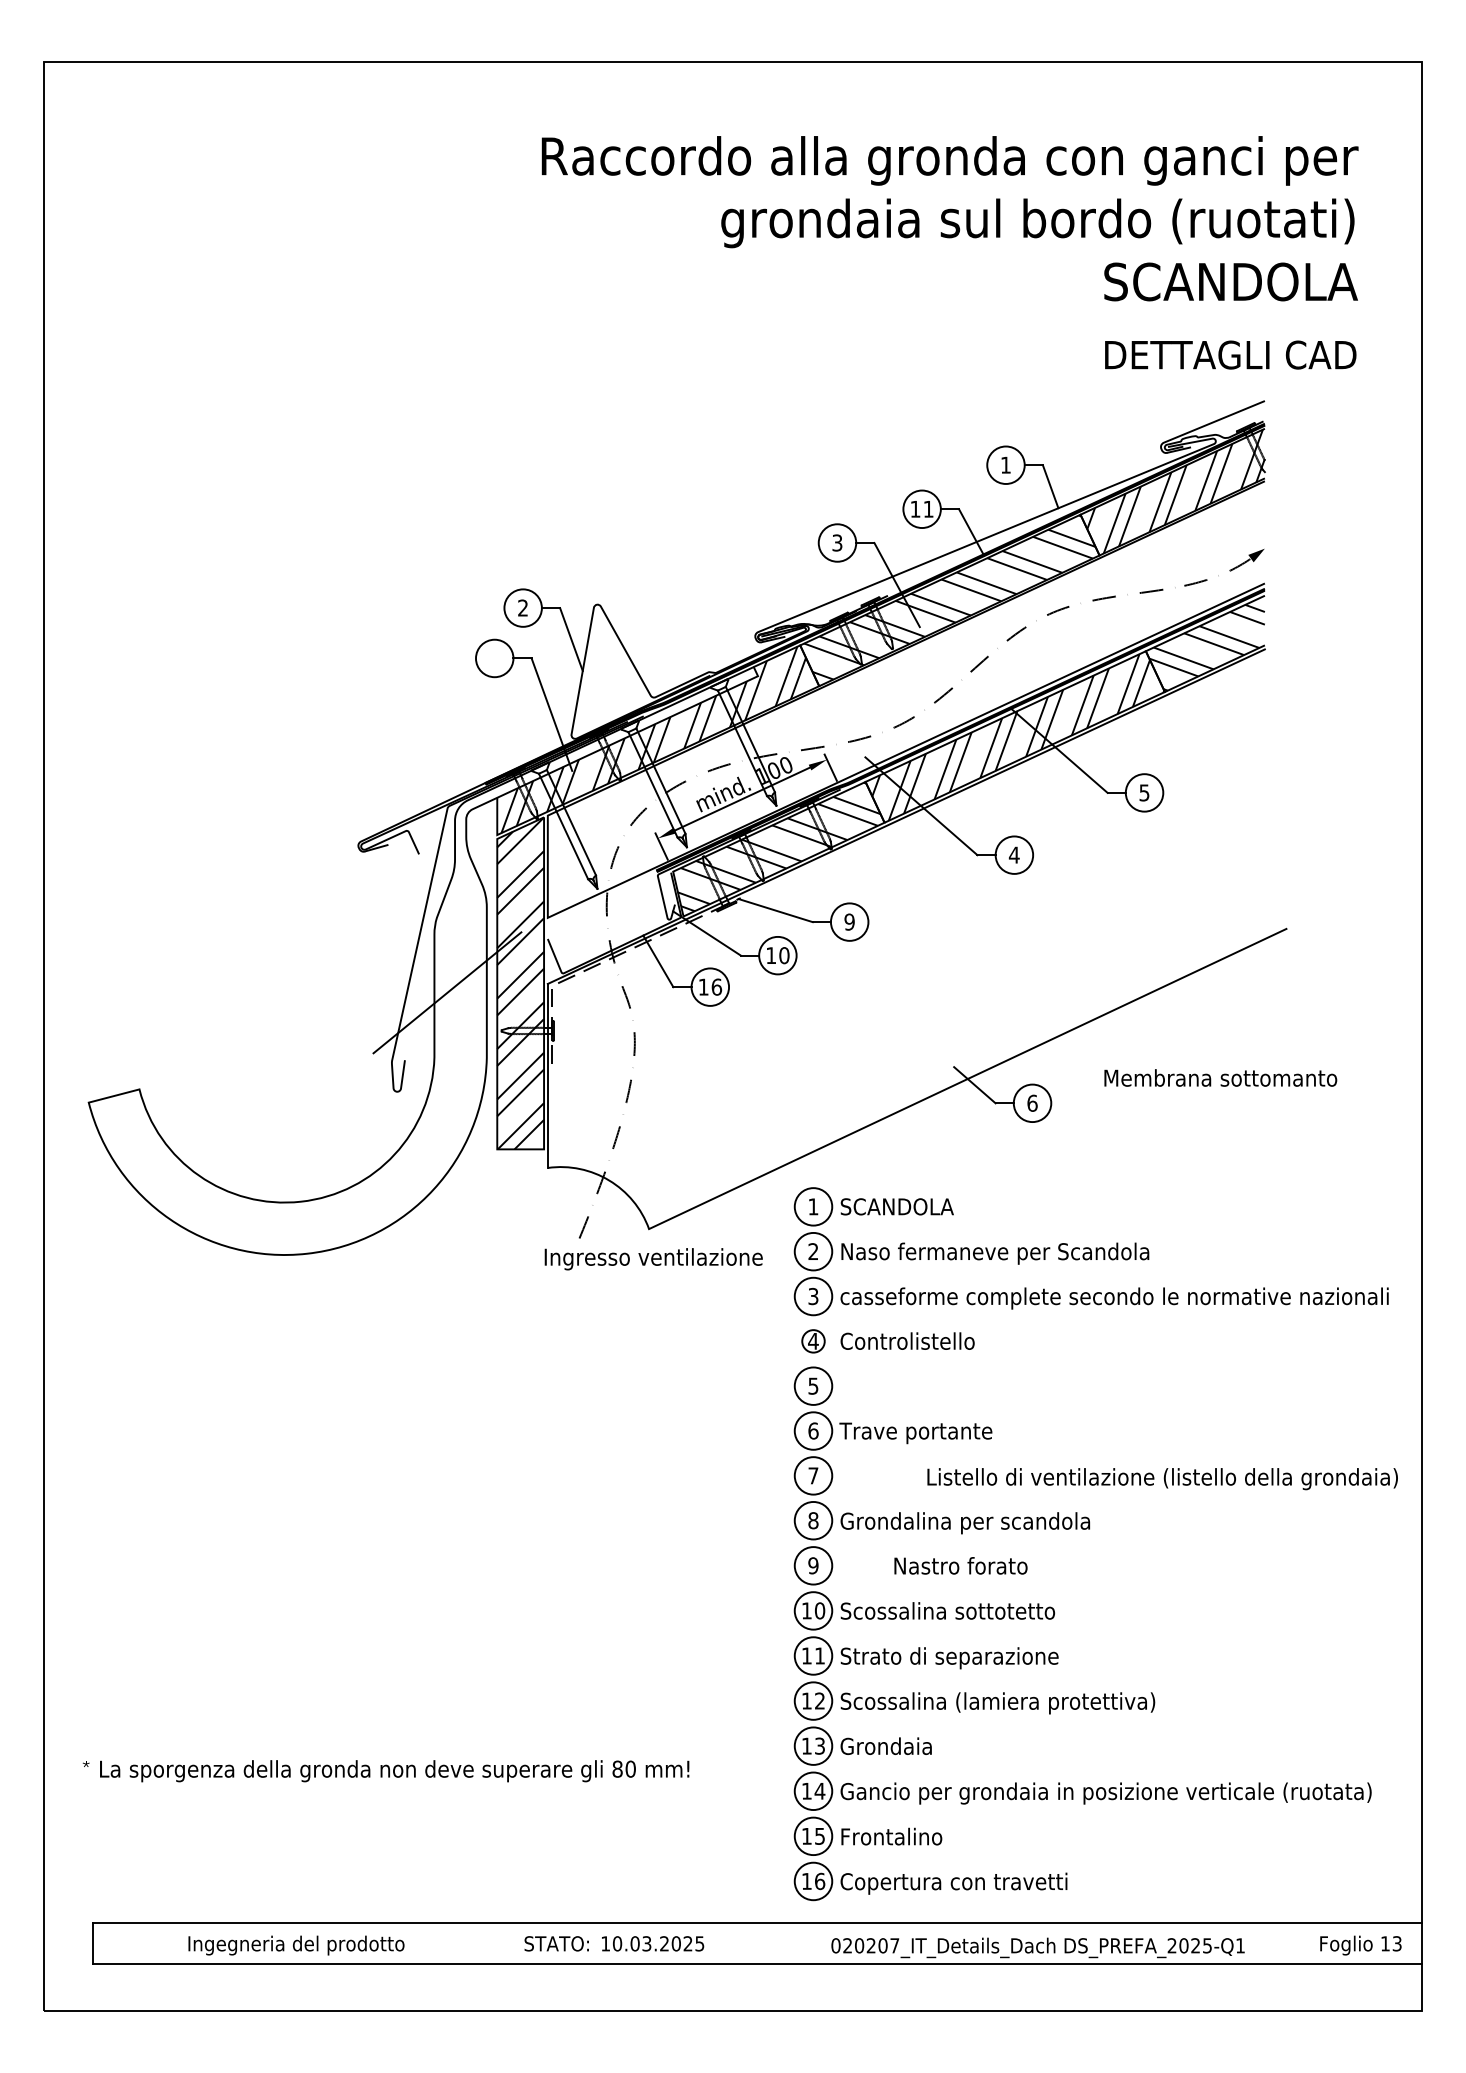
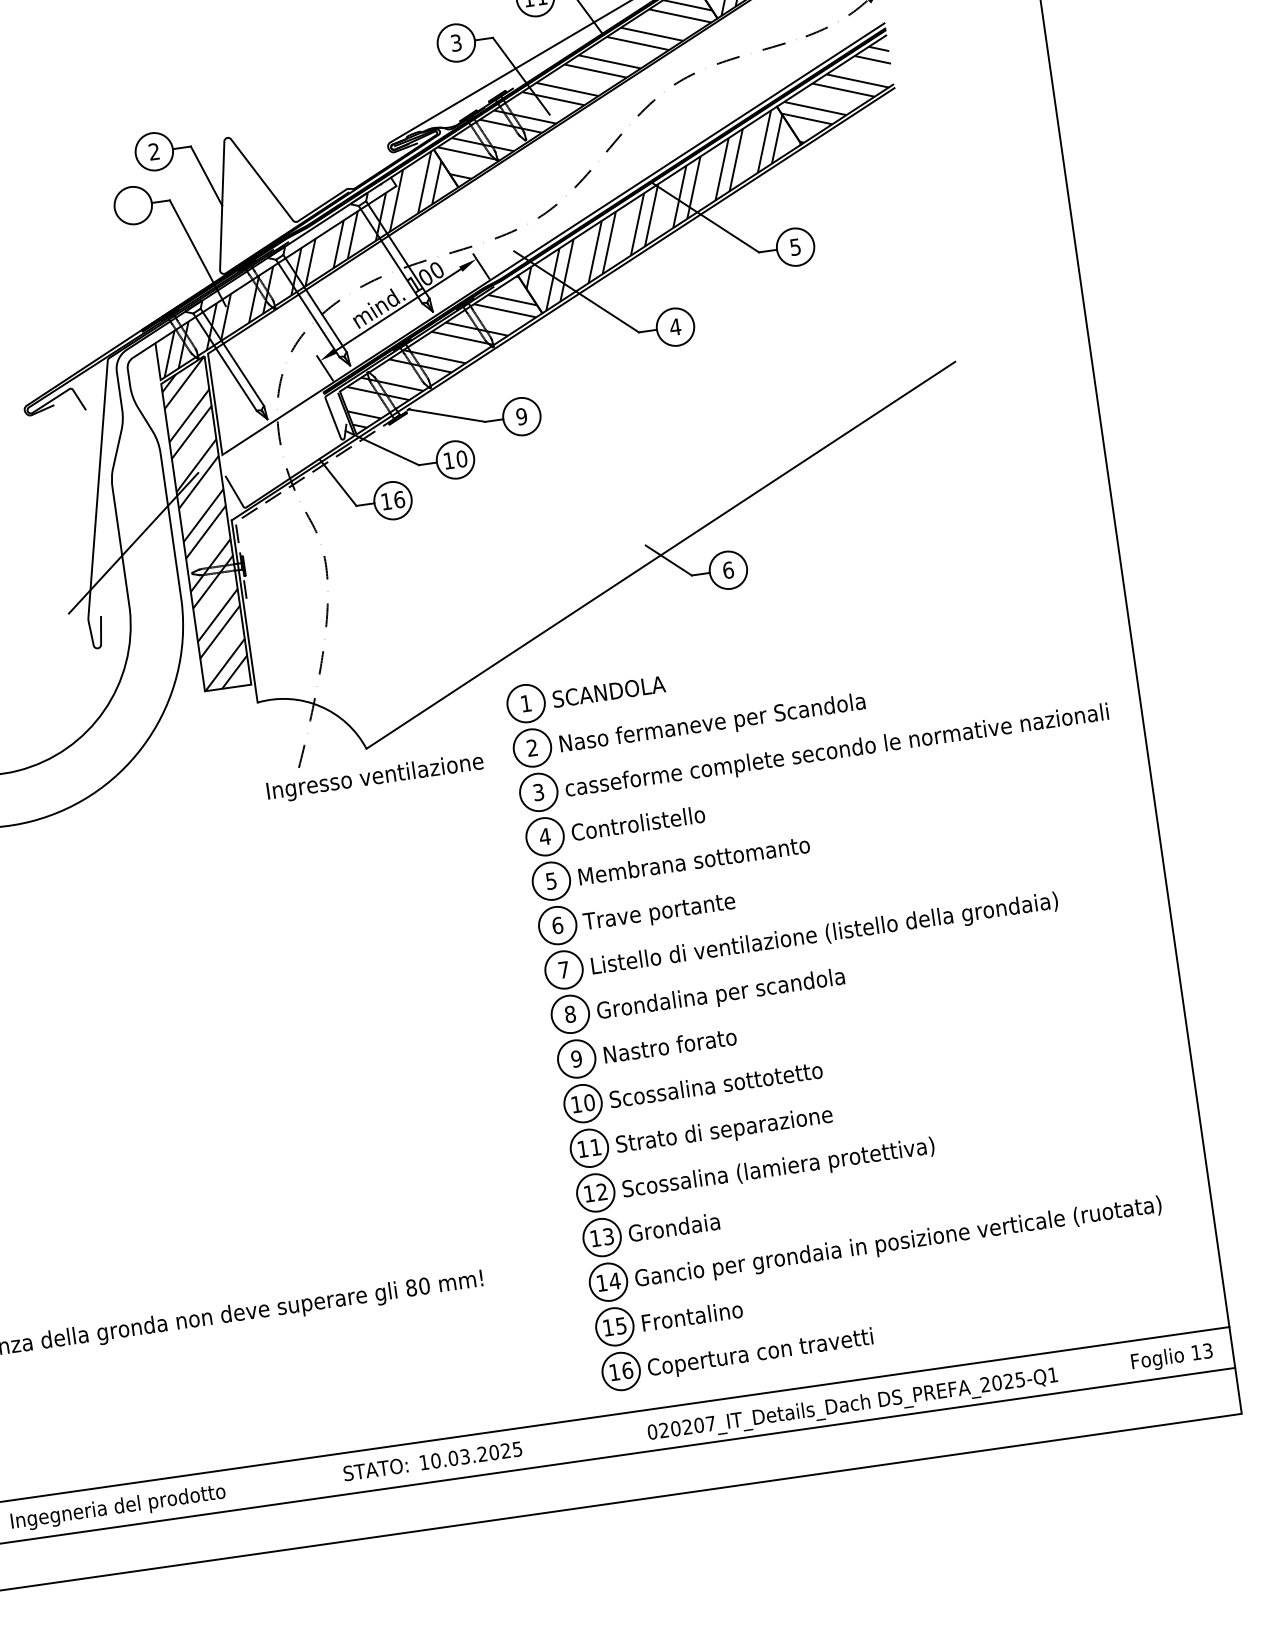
text: (1220, 1077) -> (693, 860), moved
circle: (813, 1341) -> (545, 836), size x1.67
text: (1162, 1479) -> (824, 935), moved
text: (960, 1565) -> (669, 1045), moved

